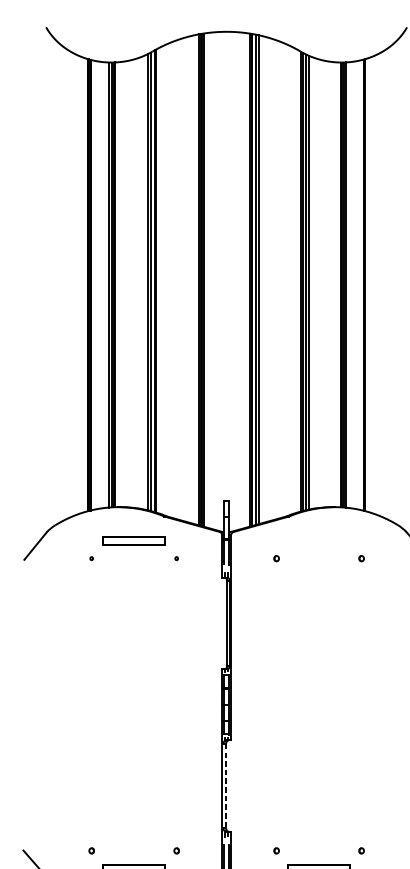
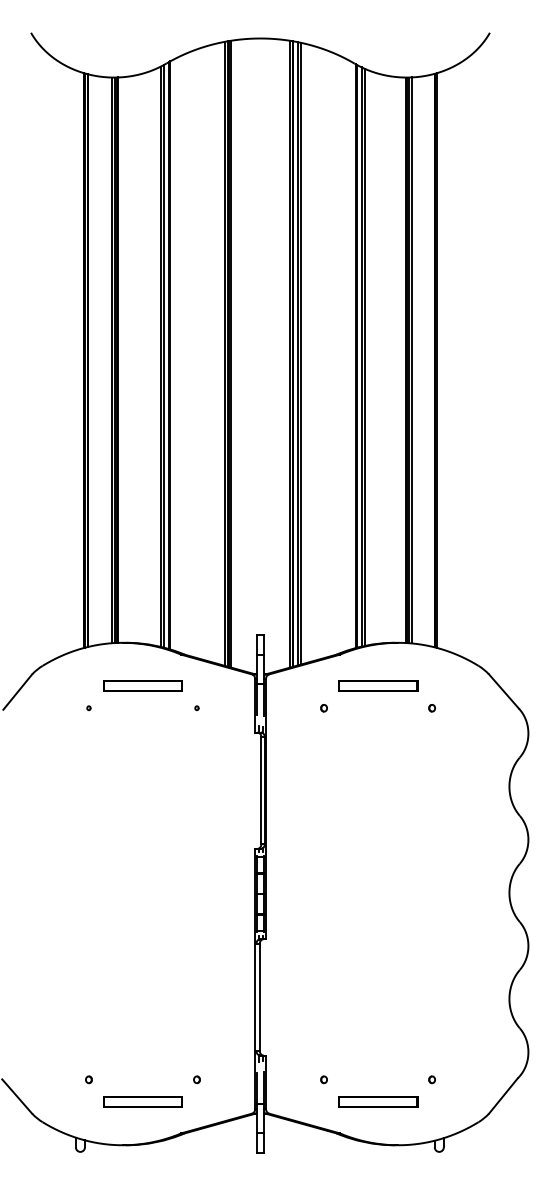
part: (319, 540) -> (378, 685), added
line: (225, 786) -> (259, 997), dashed -> solid

